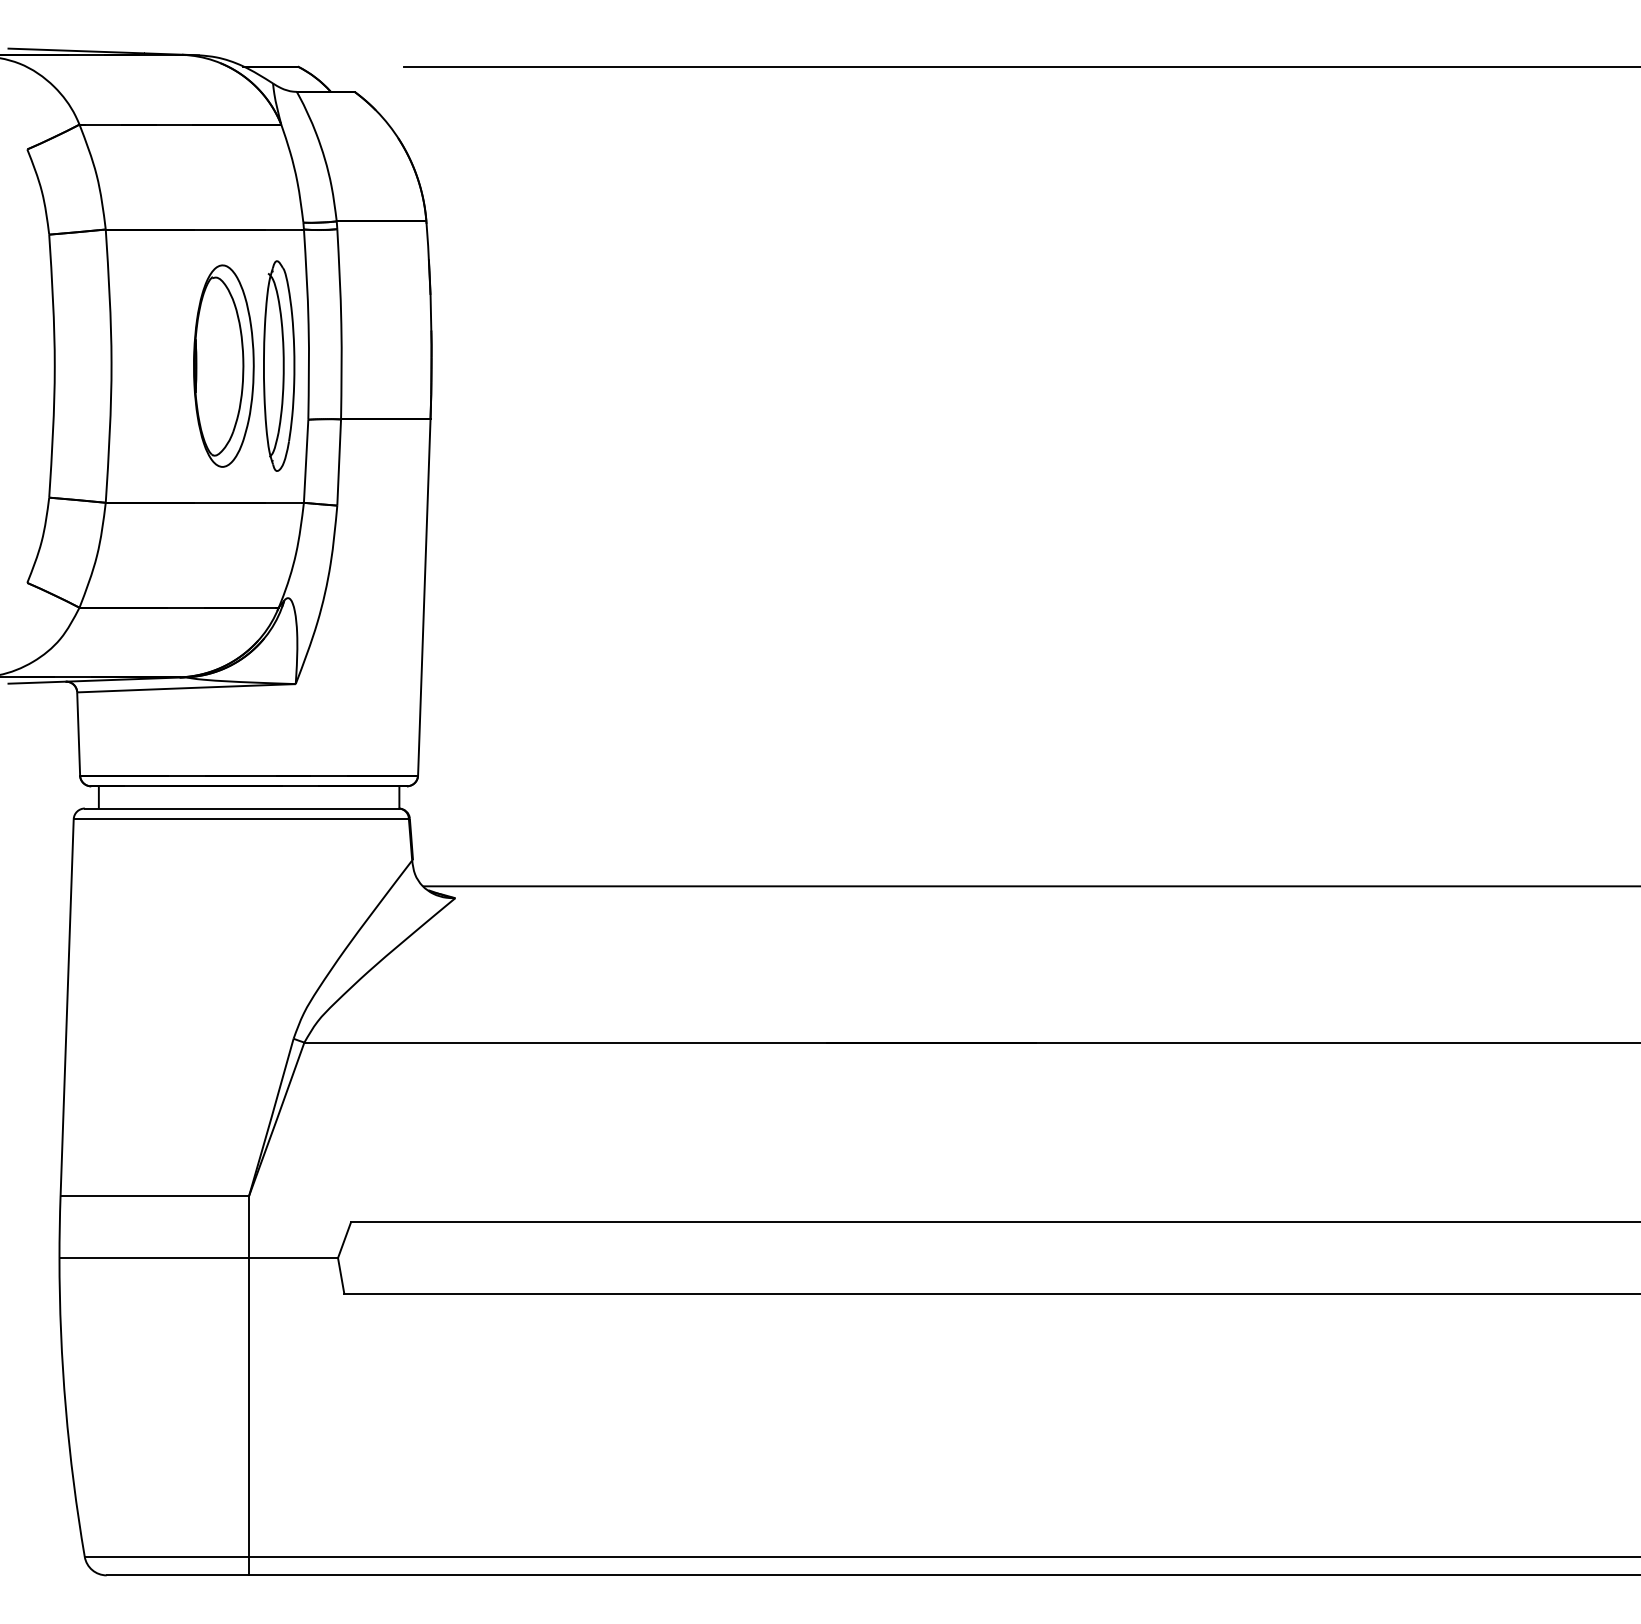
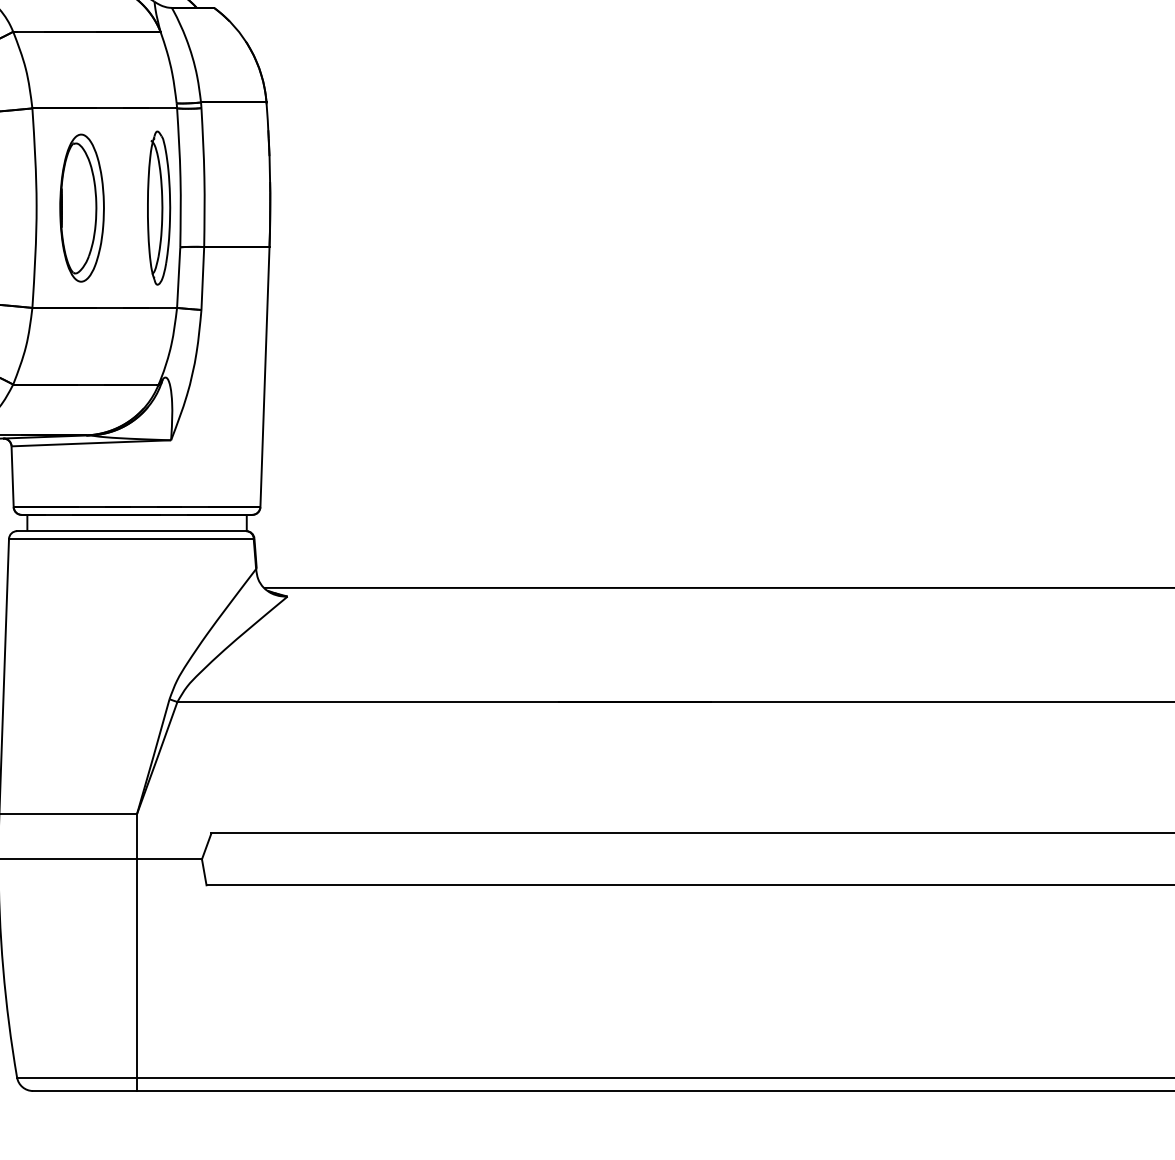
part: (223, 365) -> (81, 207), moved

